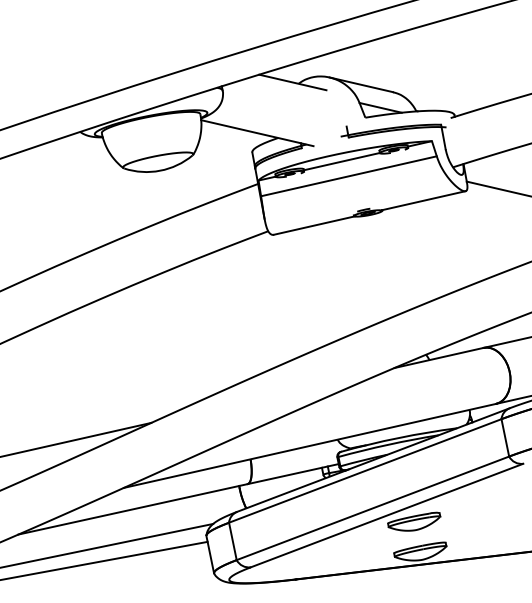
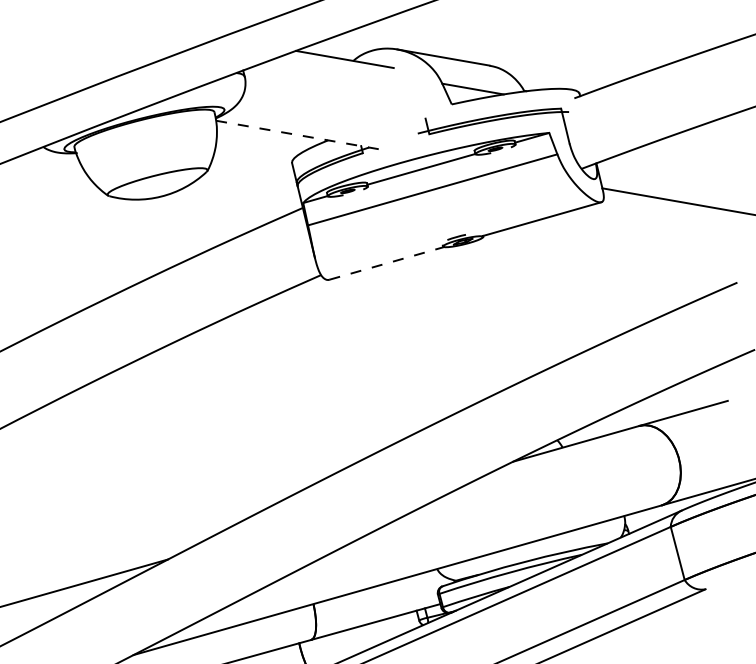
line: (257, 133) -> (298, 135), solid -> dashed
line: (314, 225) -> (387, 263), solid -> dashed

